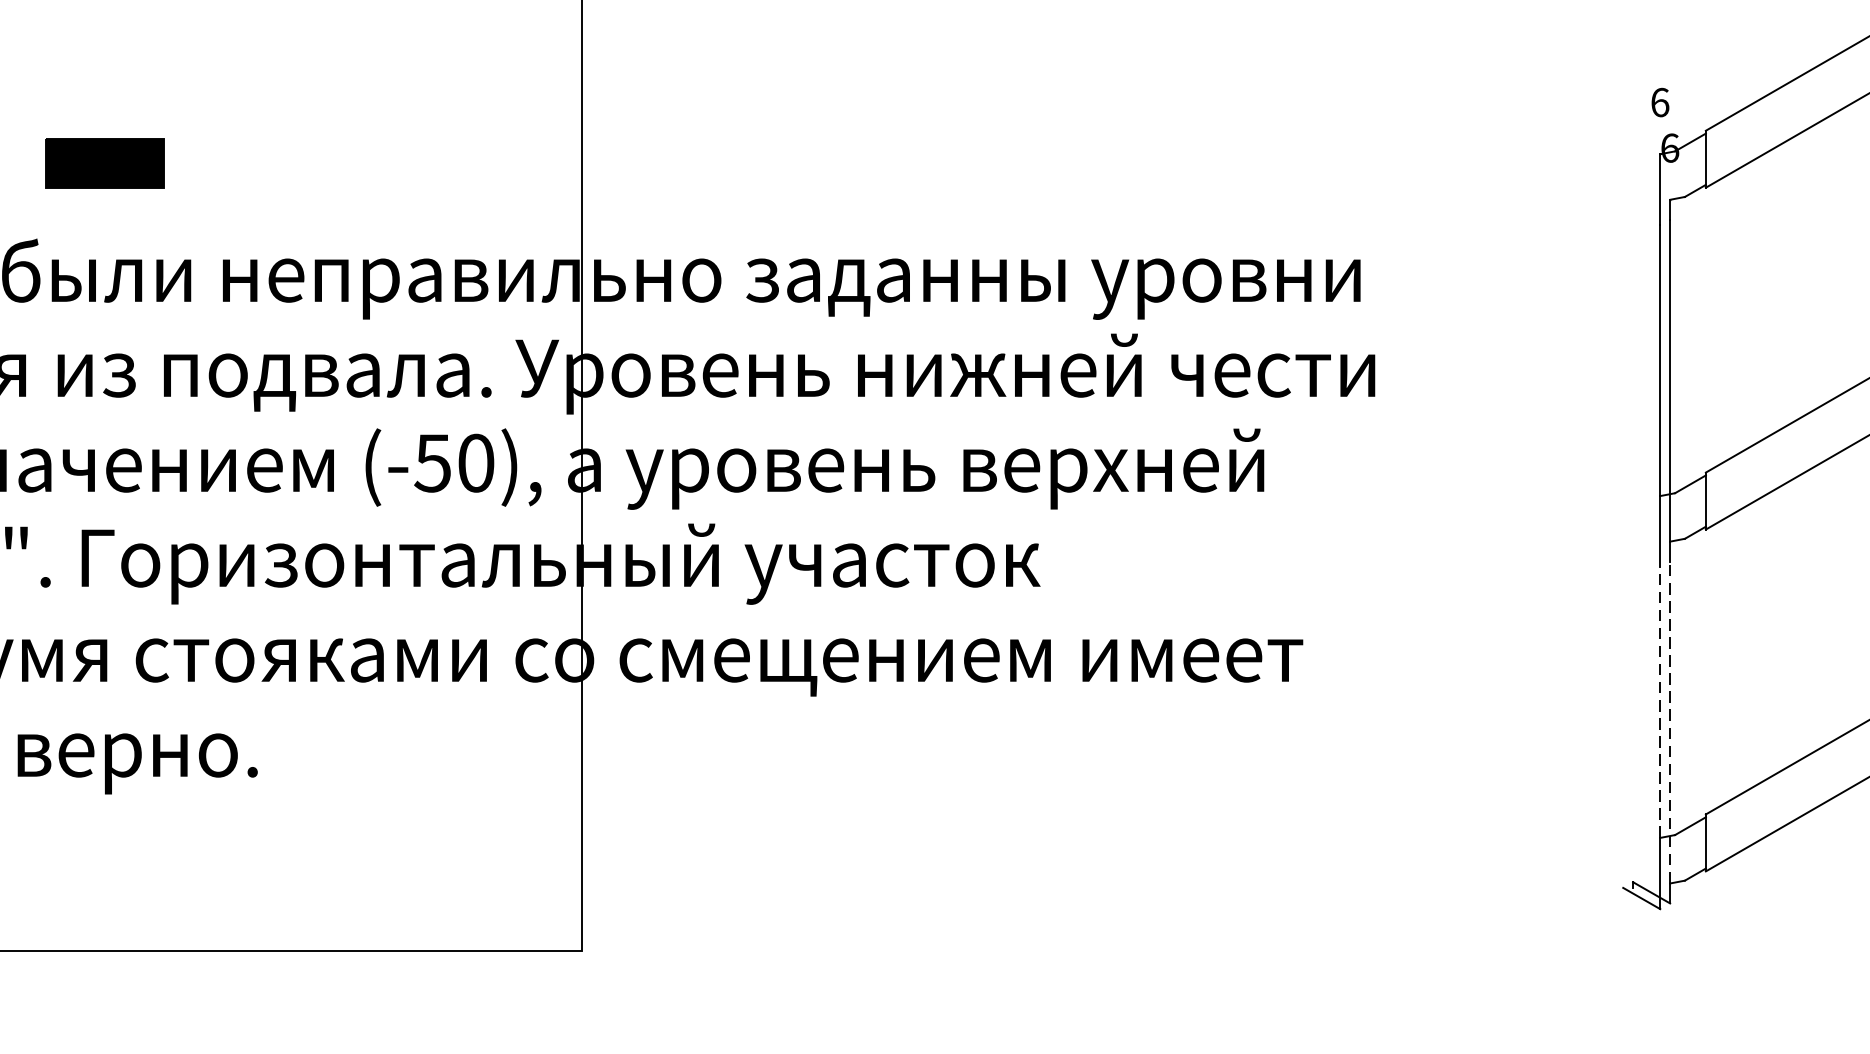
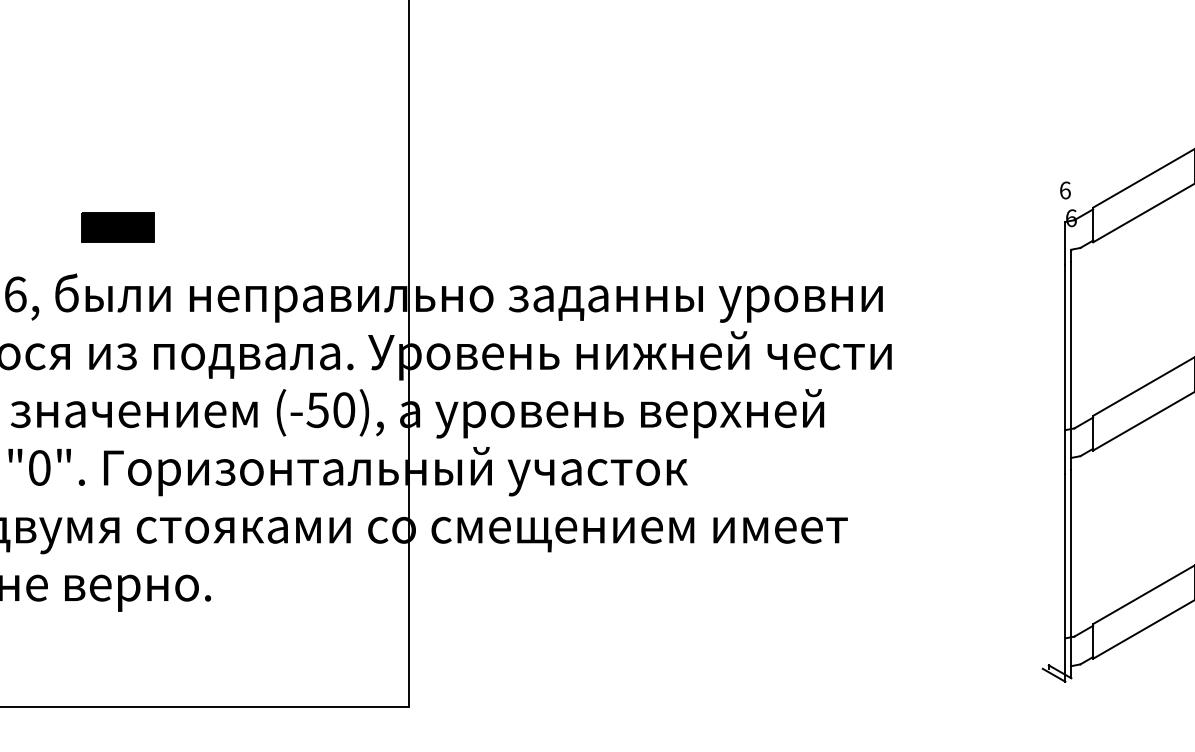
line: (1660, 701) -> (1065, 555), dashed -> solid
line: (1670, 721) -> (1071, 567), dashed -> solid

